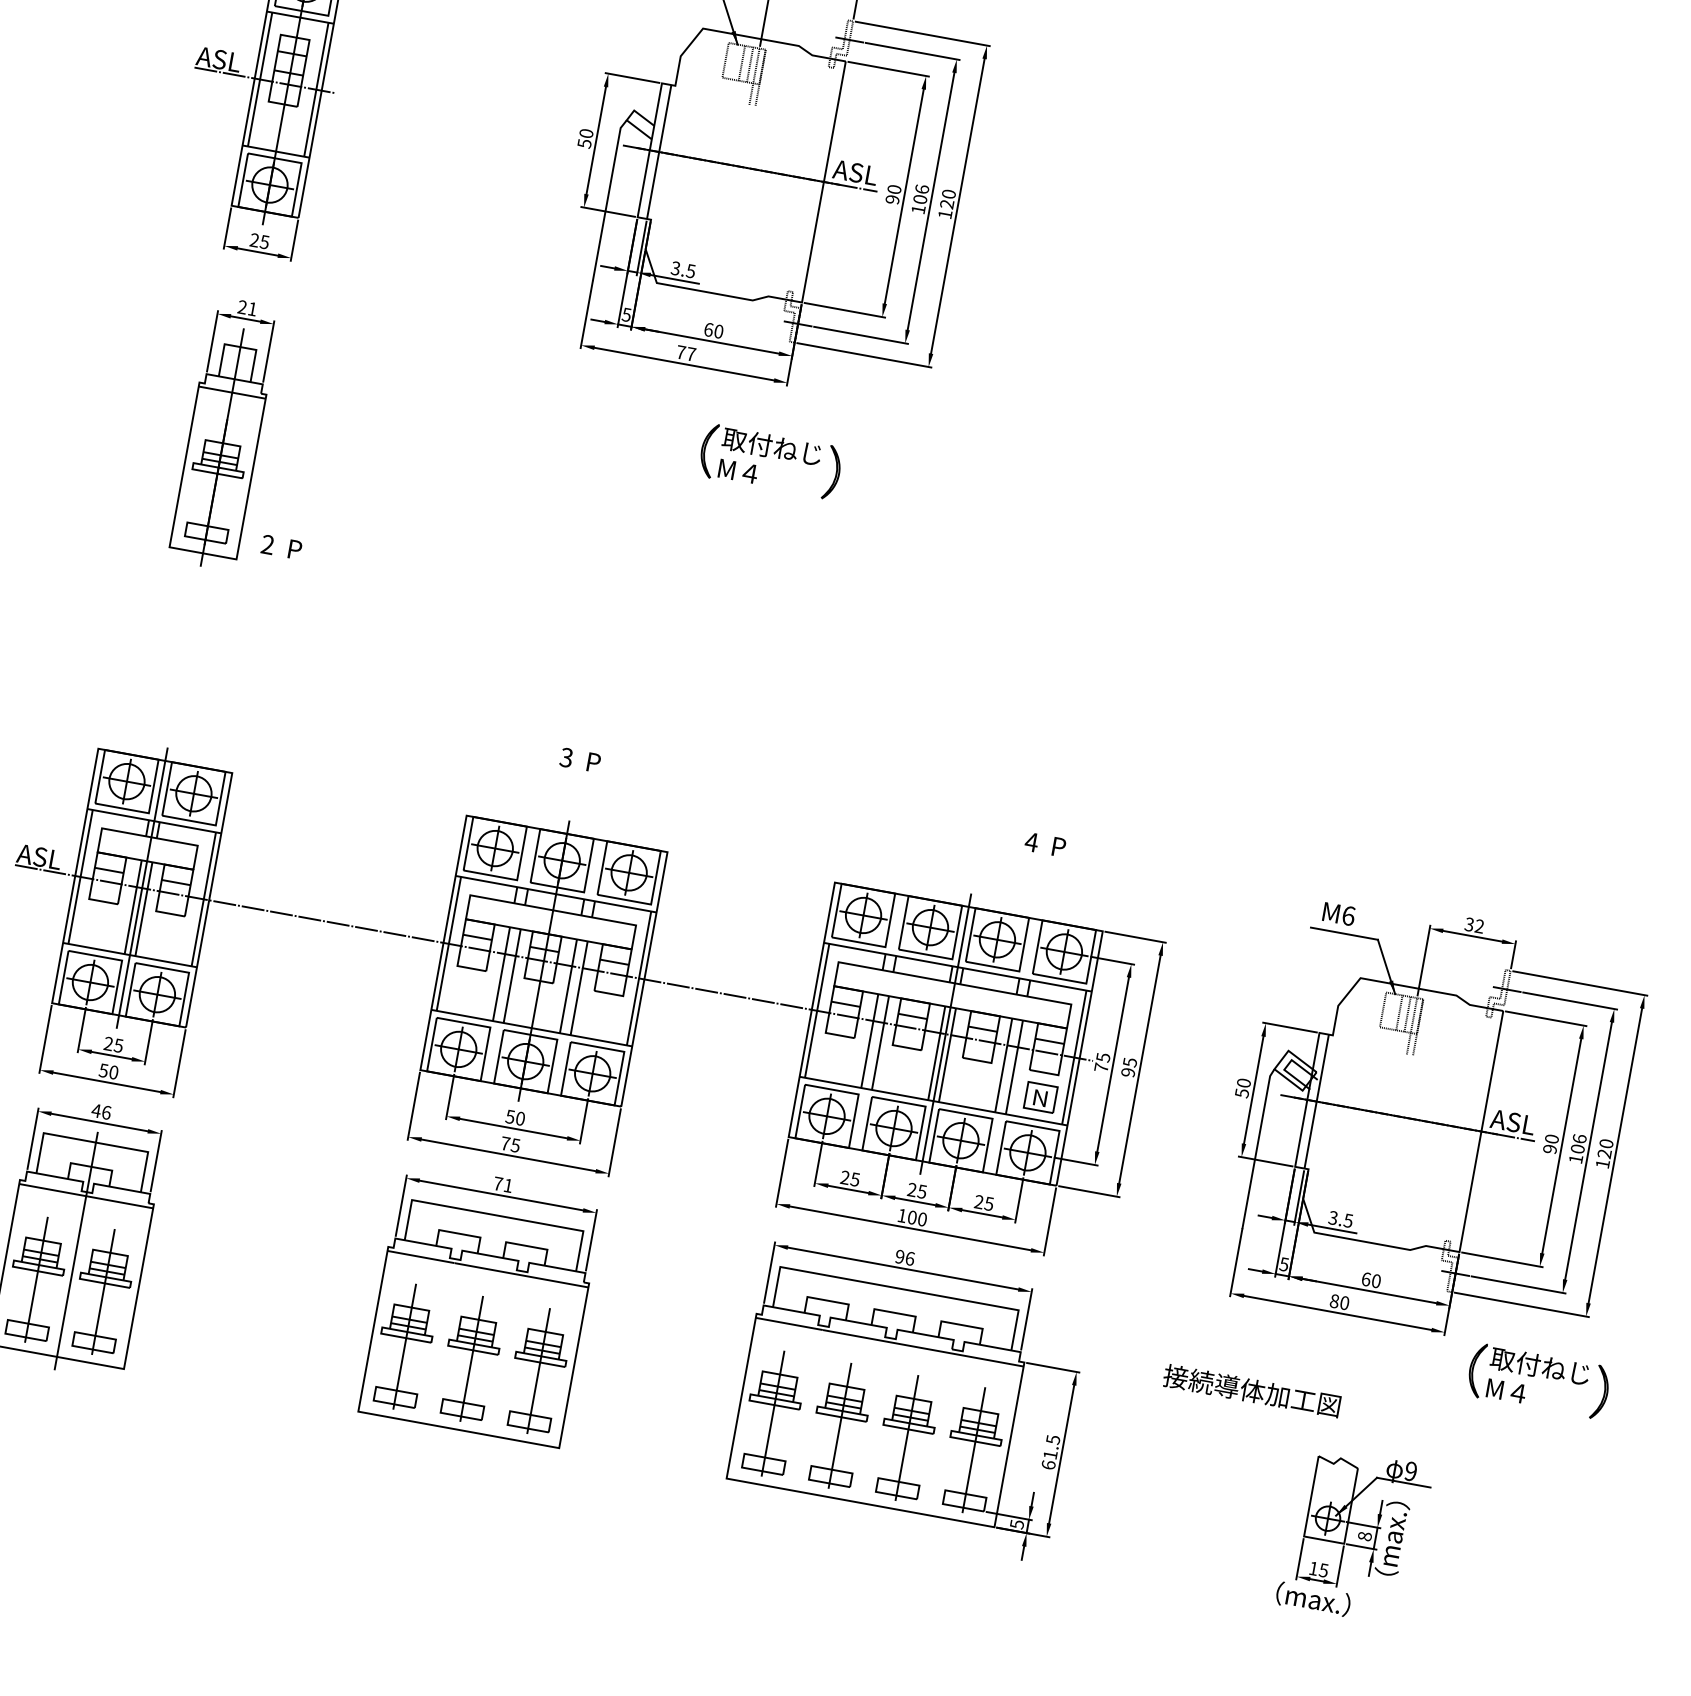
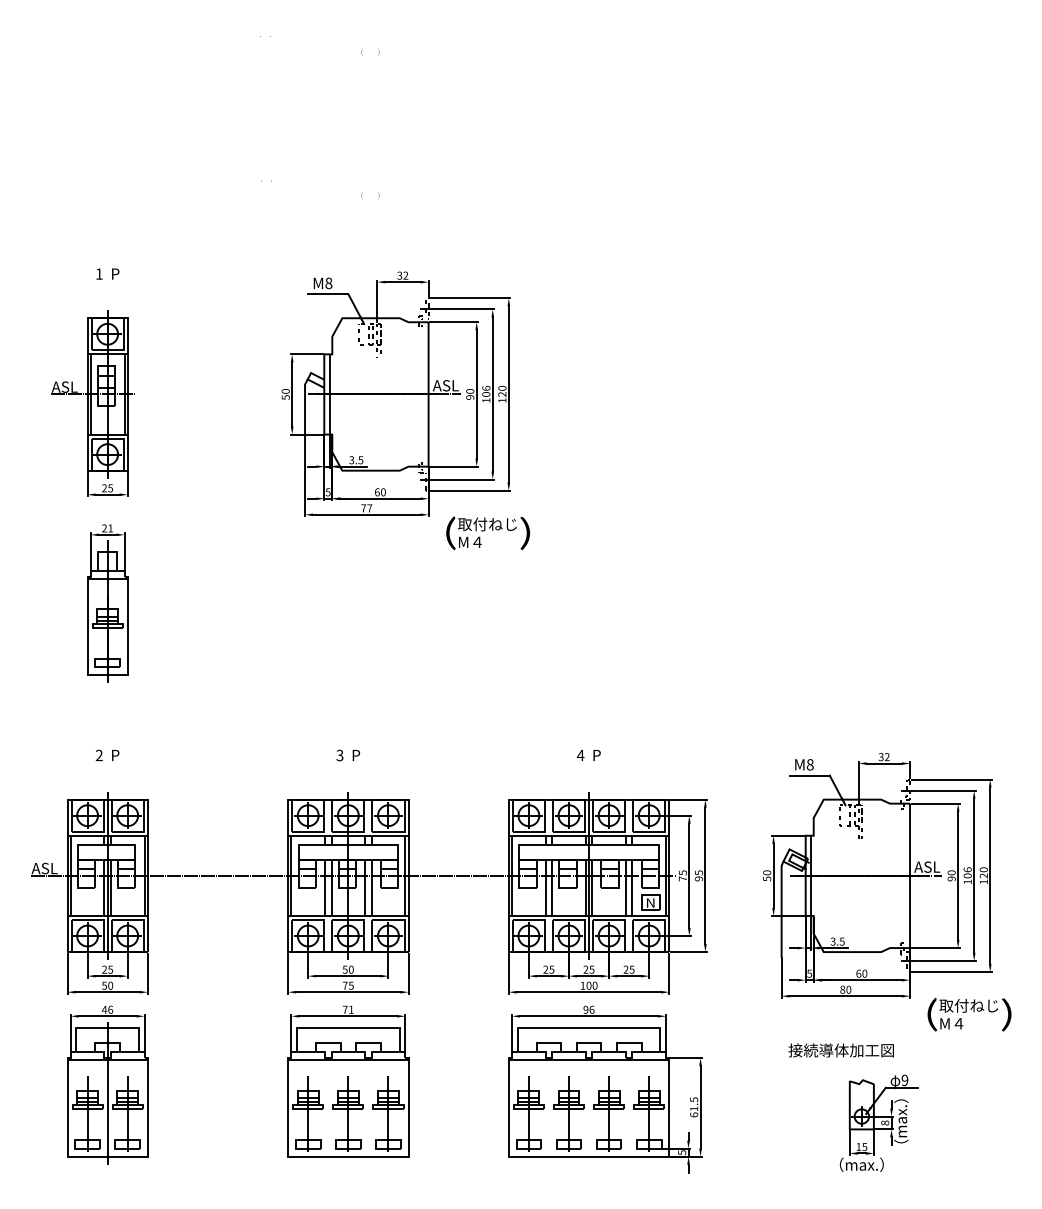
part: (769, 461) -> (487, 533), moved
text: (281, 547) -> (107, 755), moved
text: (1044, 844) -> (588, 755), moved
text: (1347, 915) -> (809, 764), M6 -> M8
text: (1250, 1390) -> (840, 1050), moved

